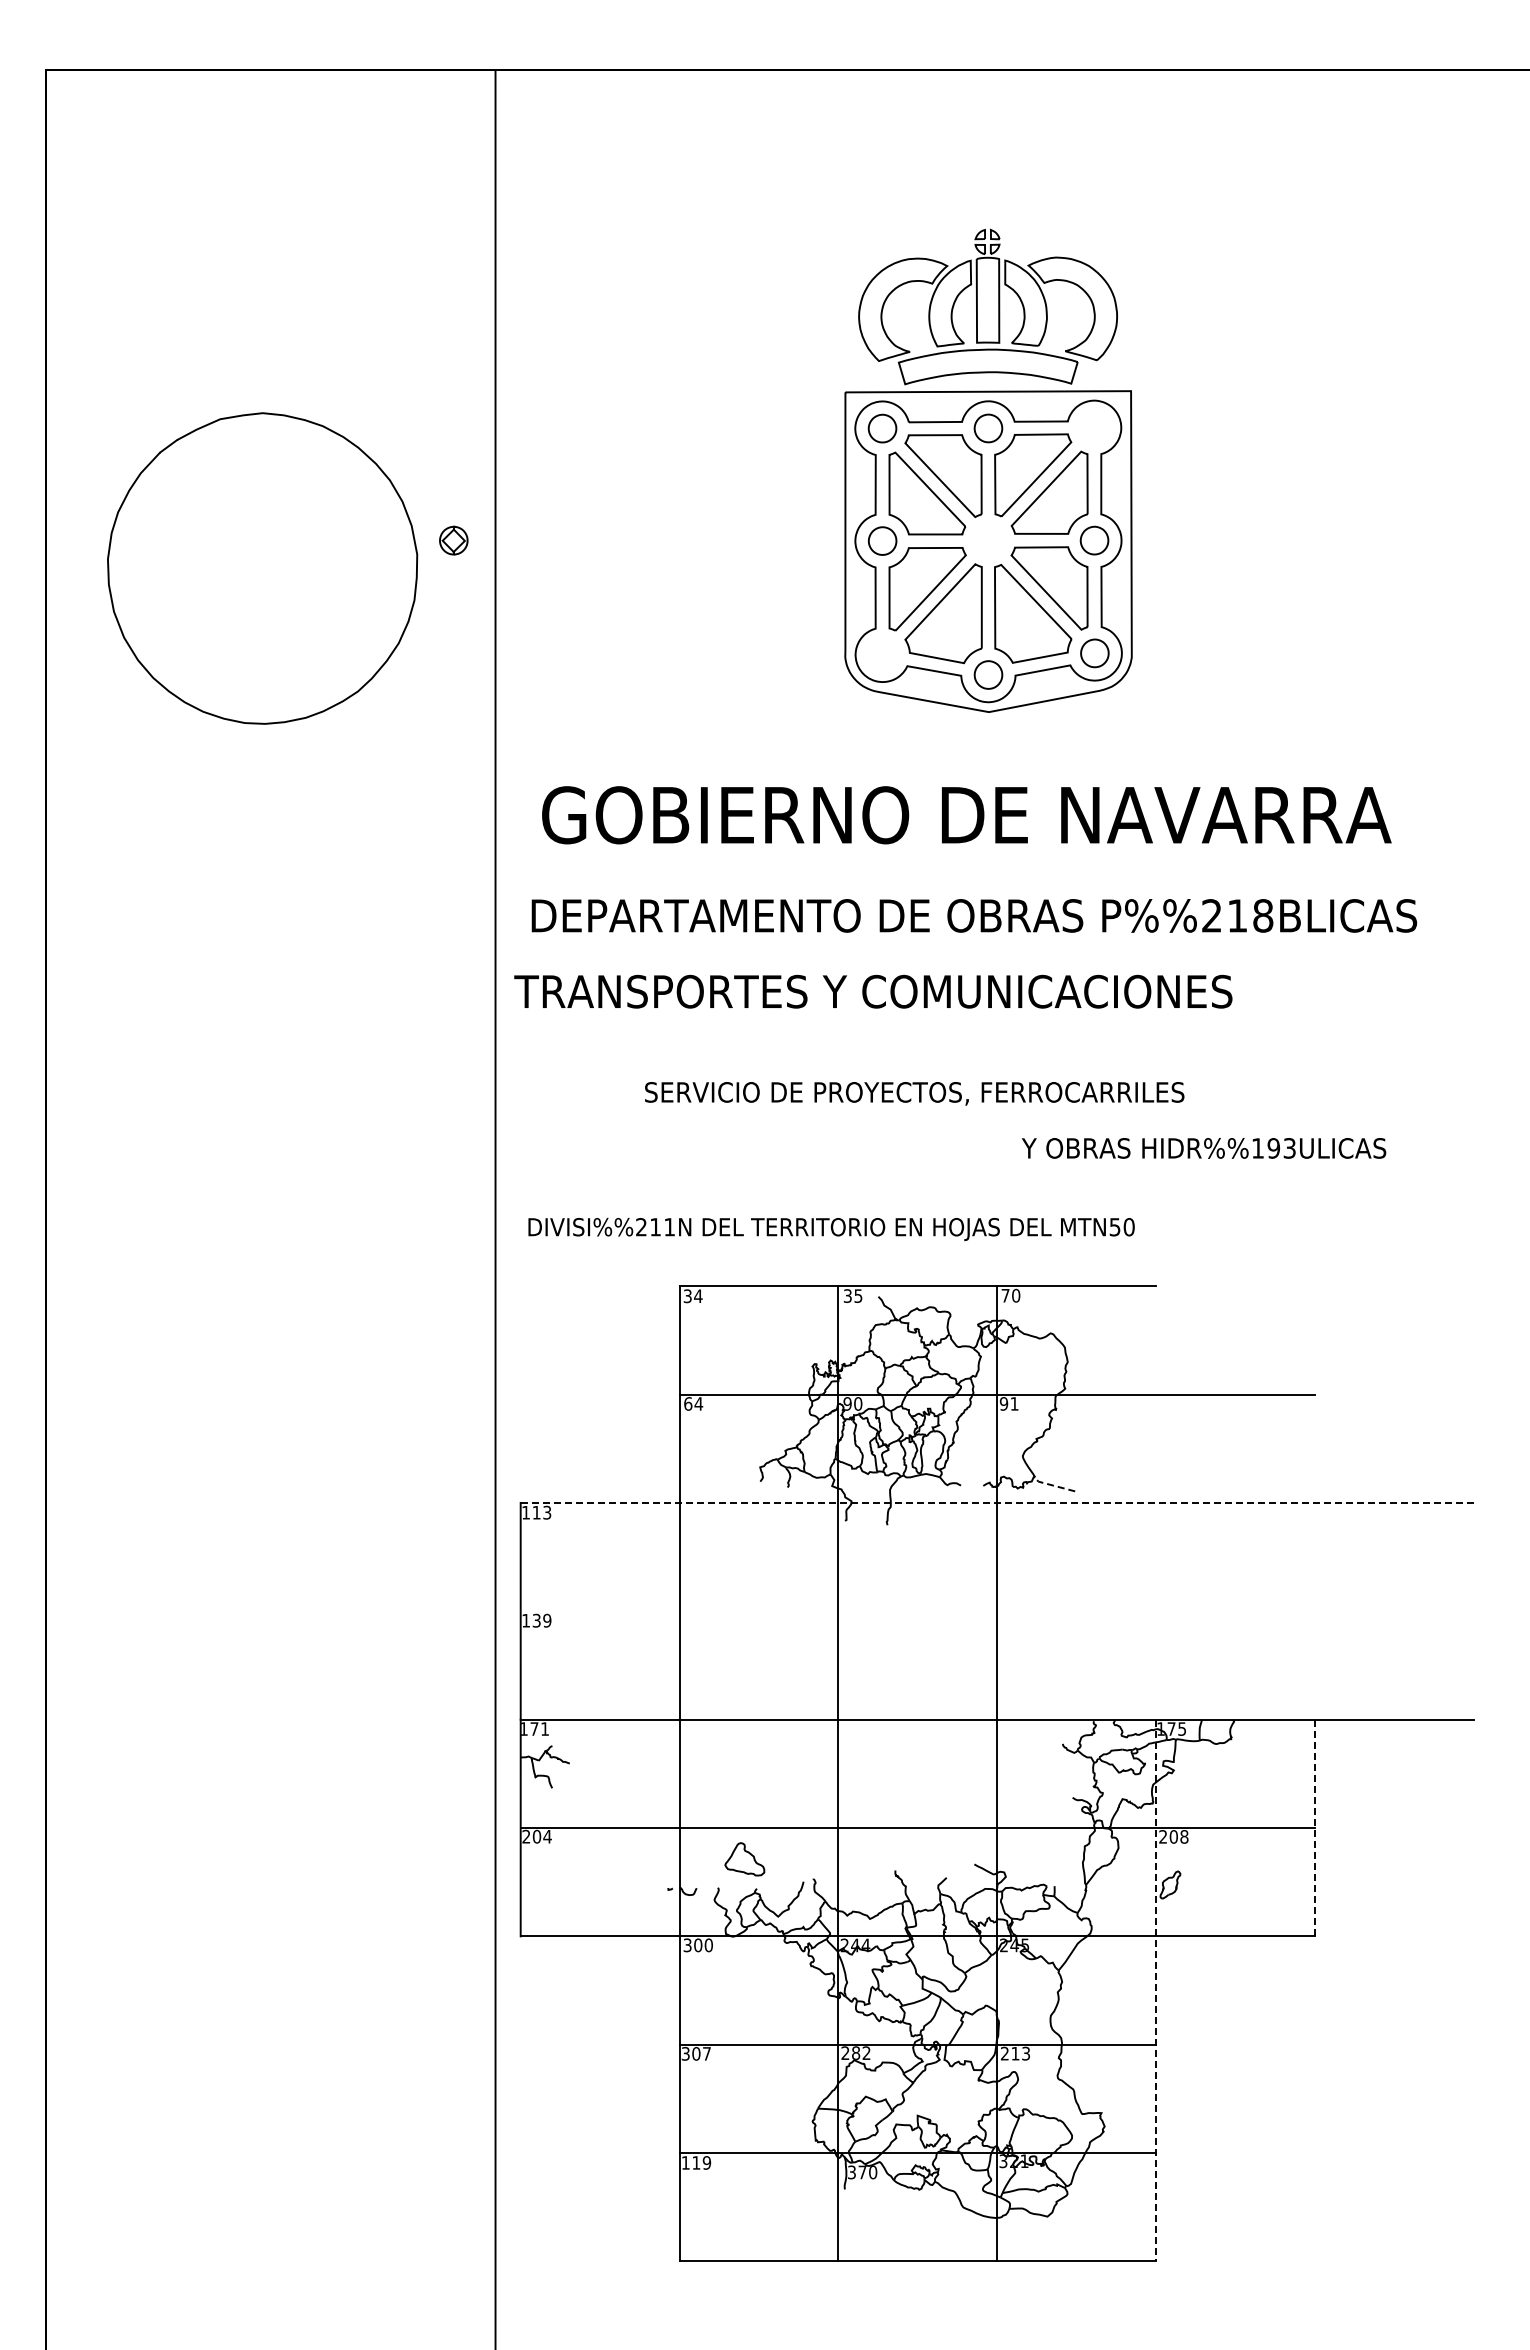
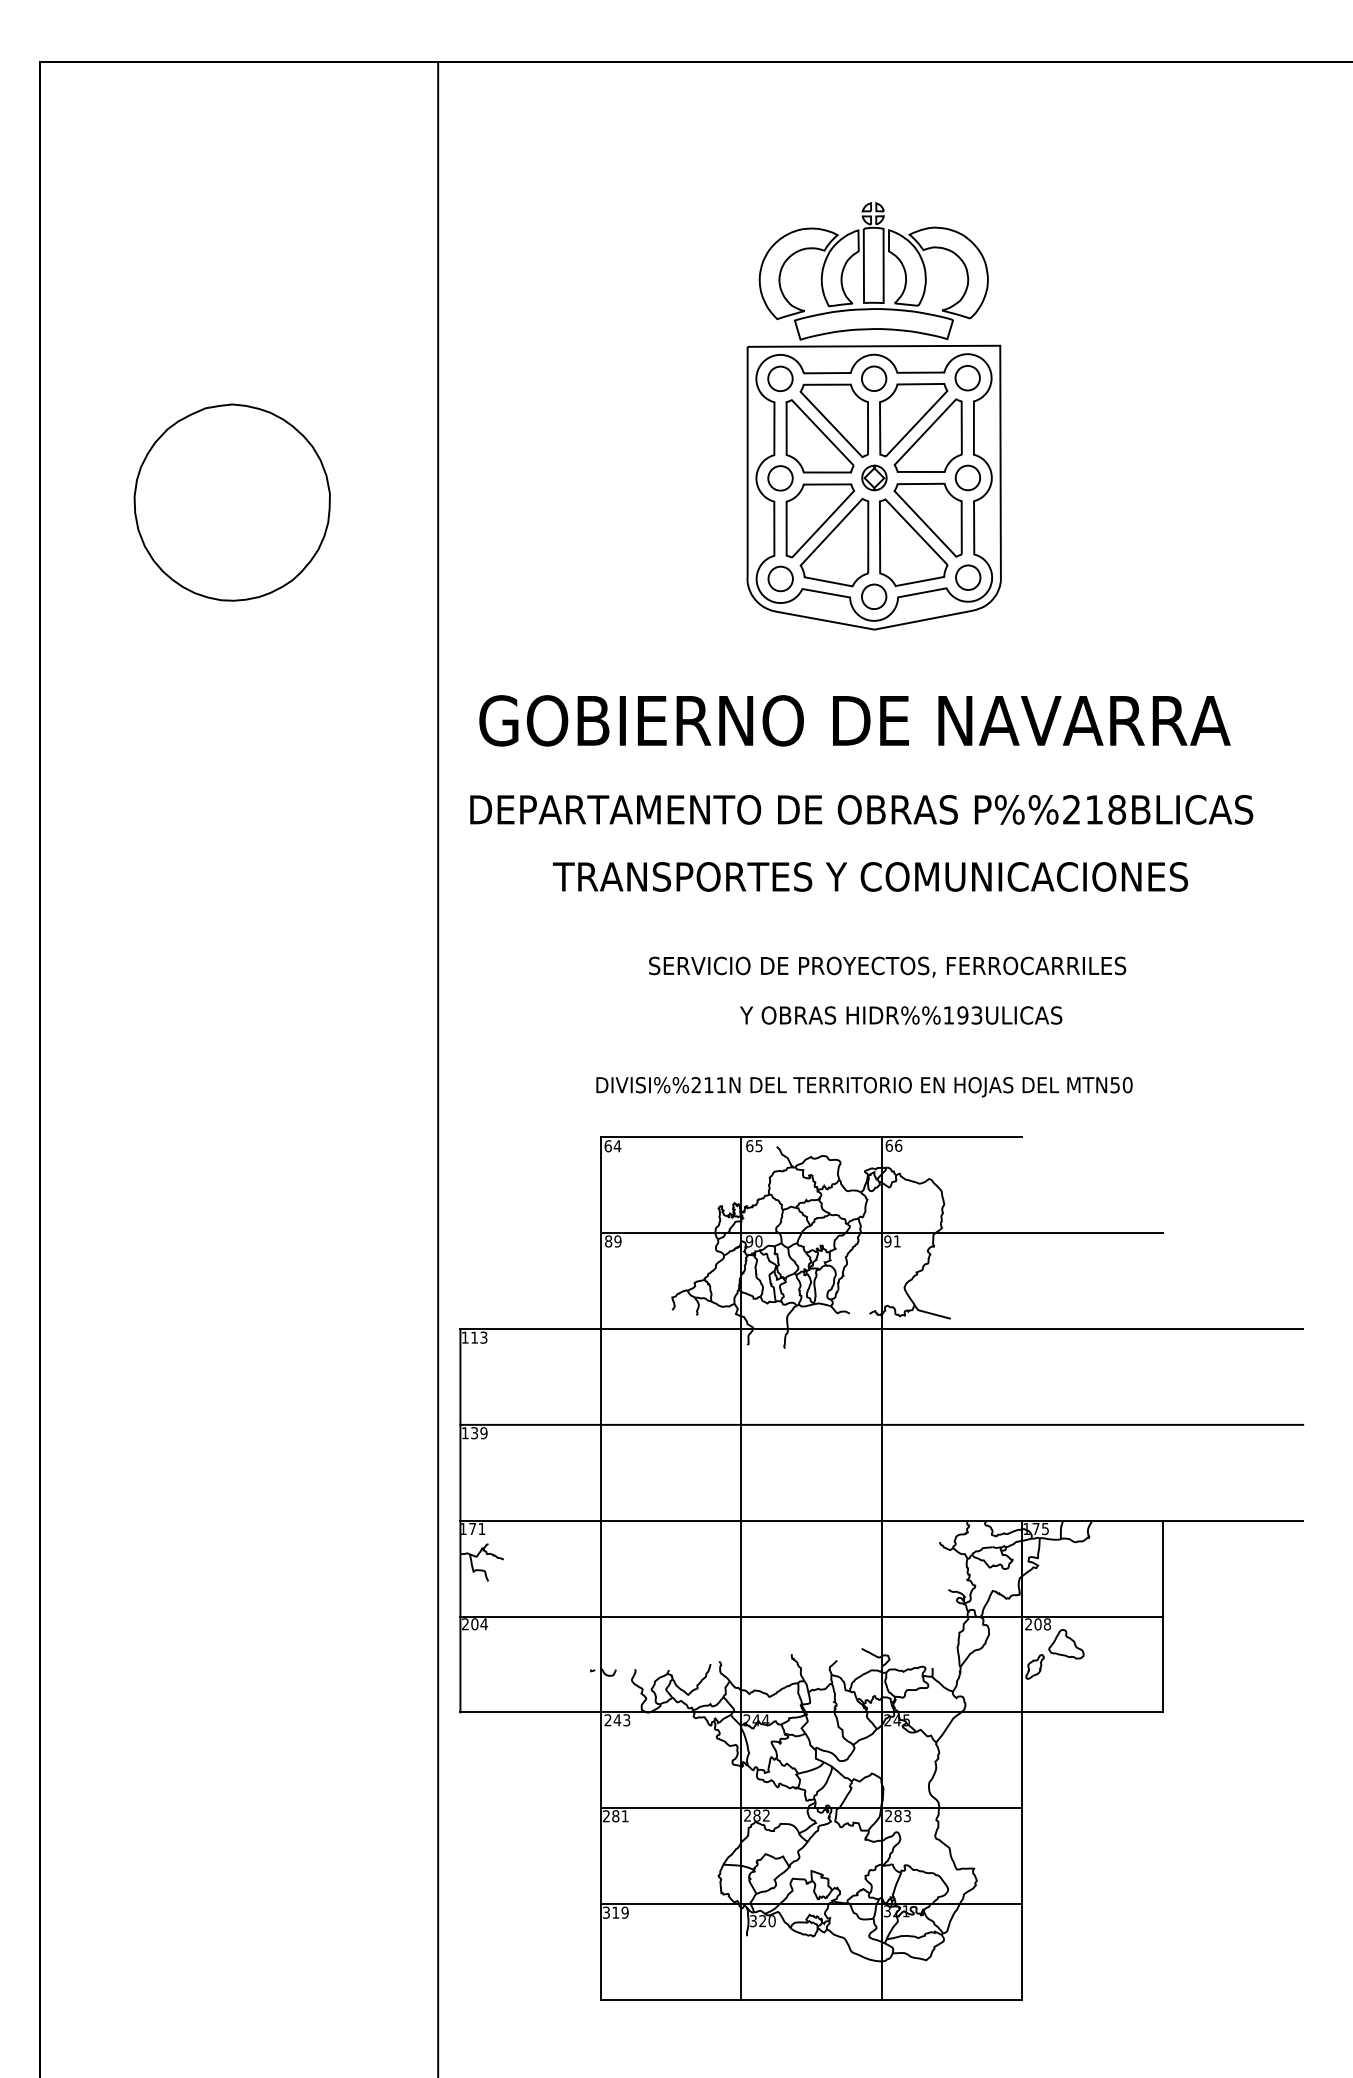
part: (1093, 427) -> (967, 377), added
part: (453, 540) -> (874, 477), moved
part: (262, 568) -> (232, 502), size x0.71
part: (882, 654) -> (780, 578), added
text: (873, 991) -> (870, 876), moved
text: (914, 1093) -> (887, 966), moved
text: (1204, 1148) -> (901, 1015), moved
text: (831, 1229) -> (864, 1087), moved
text: (847, 1295) -> (749, 1145), 35 -> 65
text: (1010, 1295) -> (893, 1145), 70 -> 66
text: (687, 1296) -> (607, 1146), 34 -> 64
text: (693, 1403) -> (613, 1241), 64 -> 89
line: (1053, 1485) -> (931, 1313), dashed -> solid
line: (997, 1502) -> (882, 1328), dashed -> solid
line: (996, 1611) -> (881, 1425), added
line: (1314, 1828) -> (1162, 1616), dashed -> solid
part: (744, 1859) -> (1066, 1644), moved
text: (697, 1945) -> (616, 1720), 300 -> 243
line: (1155, 1990) -> (1021, 1760), dashed -> solid
text: (695, 2053) -> (615, 1815), 307 -> 281
text: (1015, 2053) -> (898, 1815), 213 -> 283
text: (685, 2162) -> (606, 1912), 119 -> 319
text: (862, 2172) -> (762, 1921), 370 -> 320

